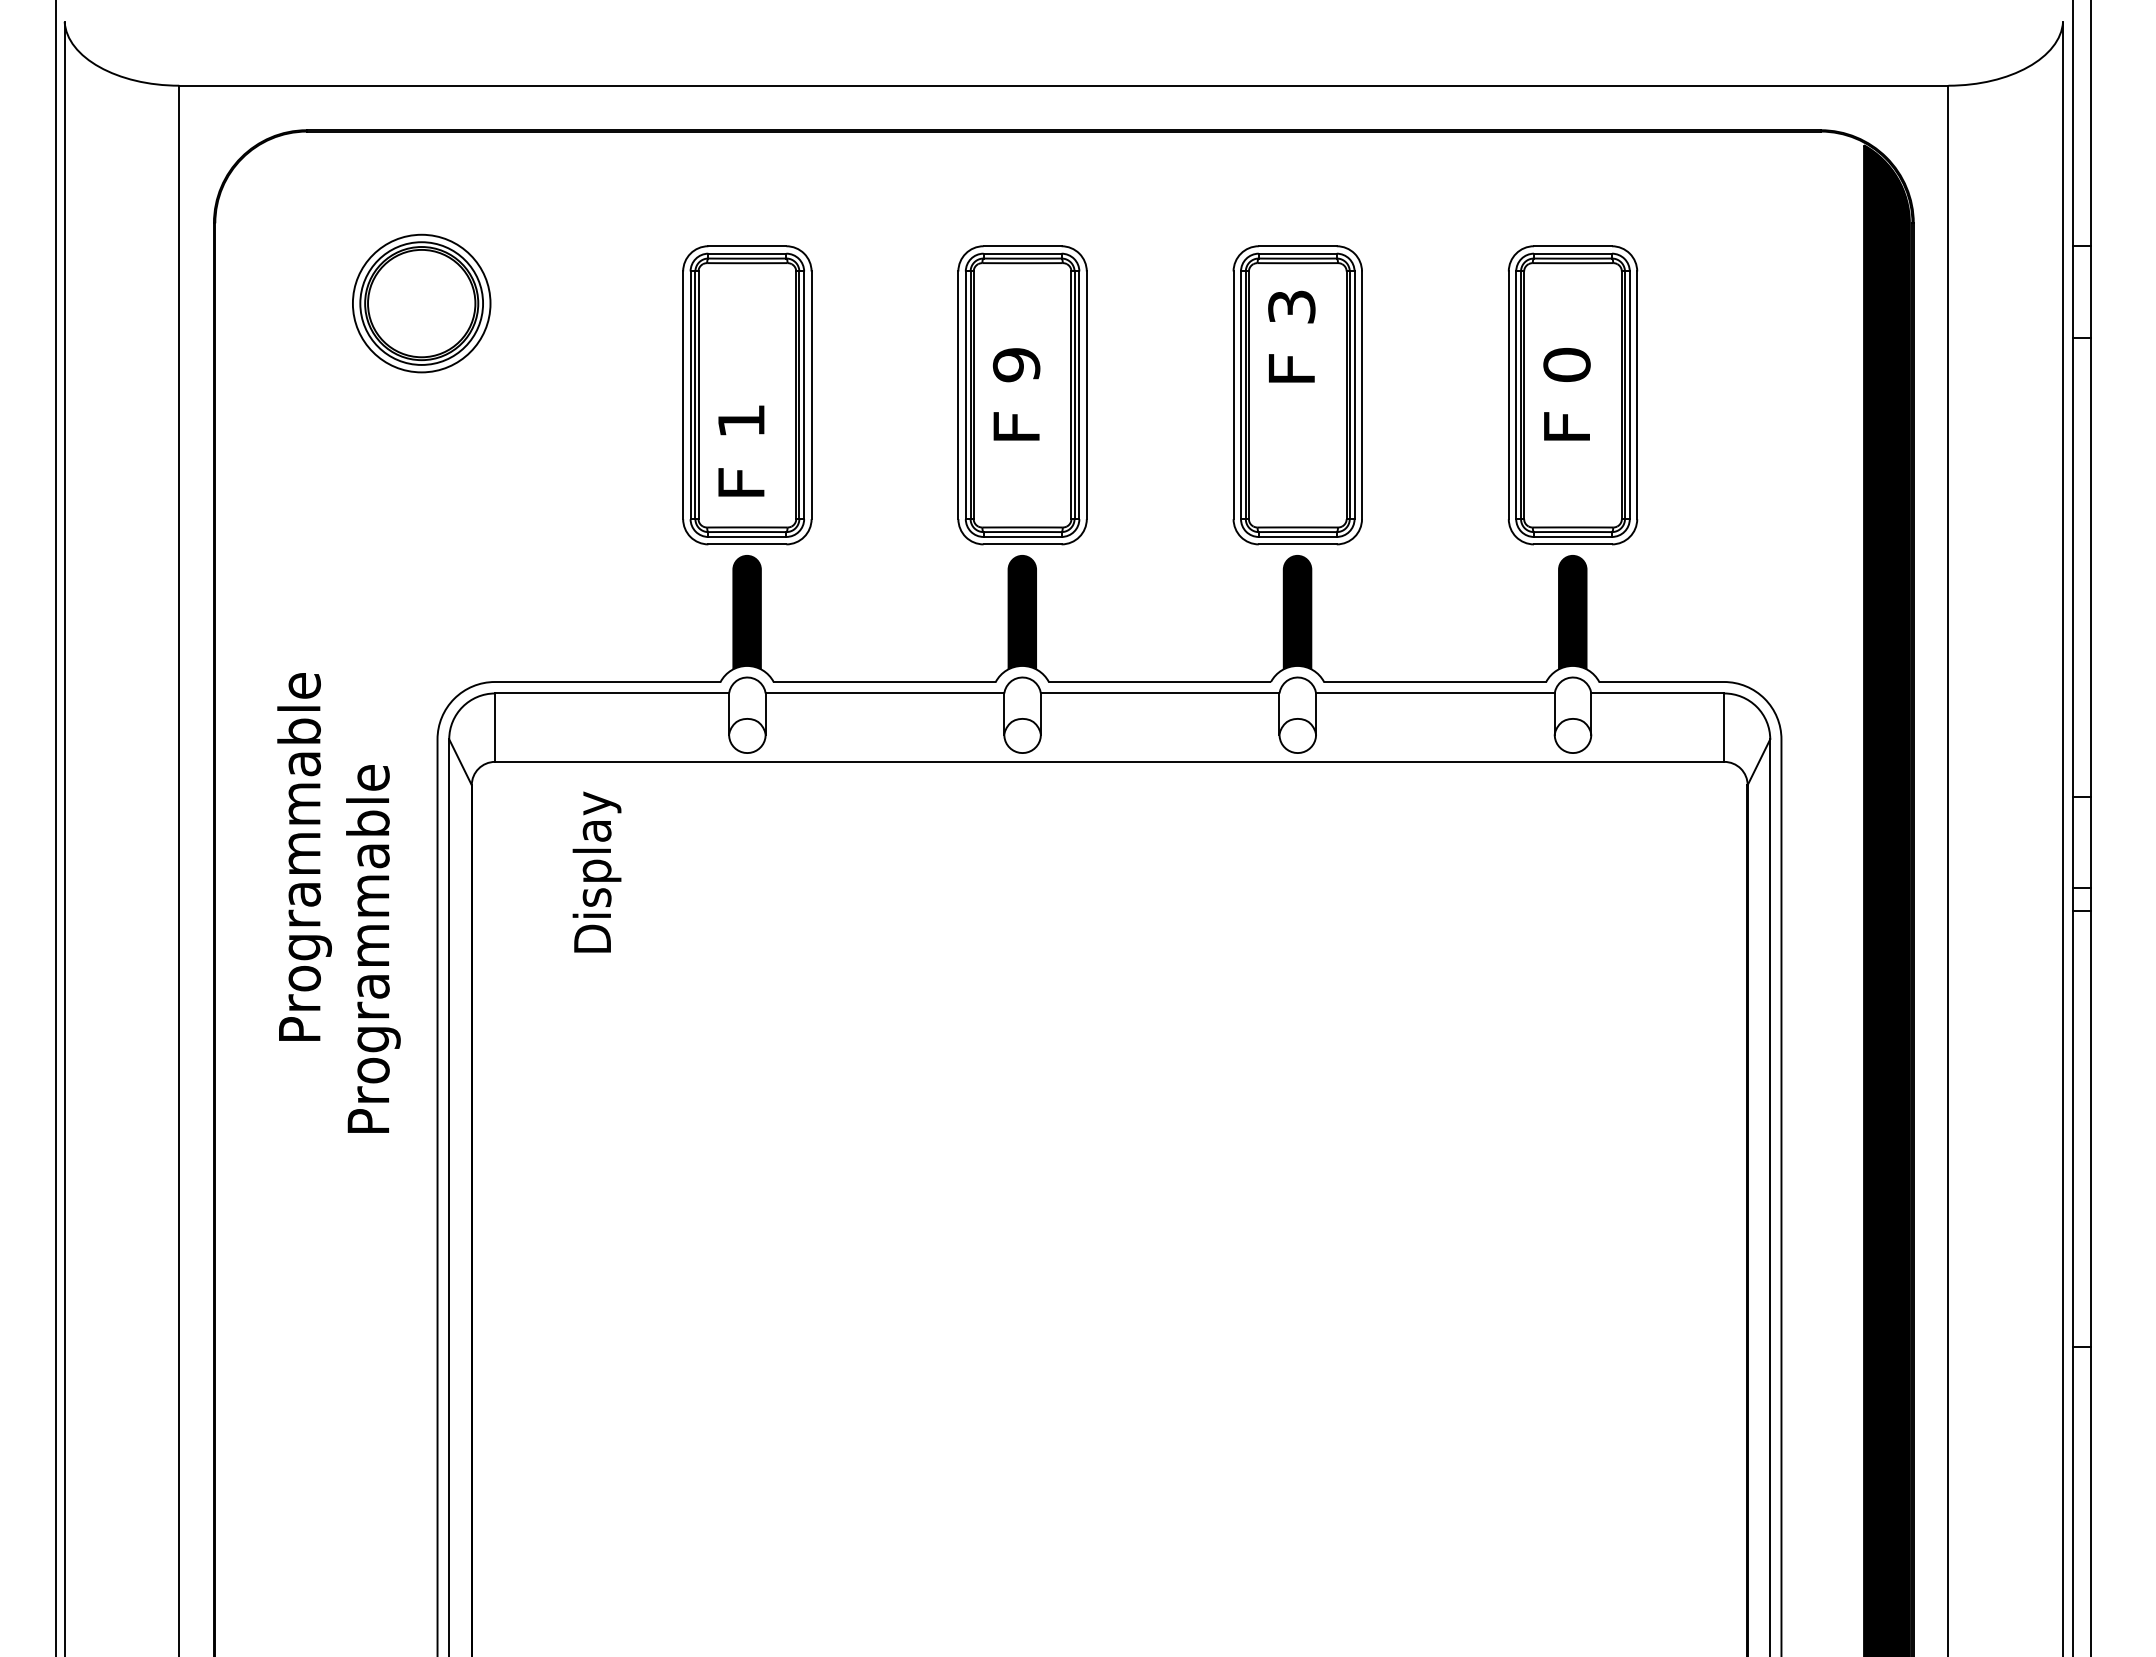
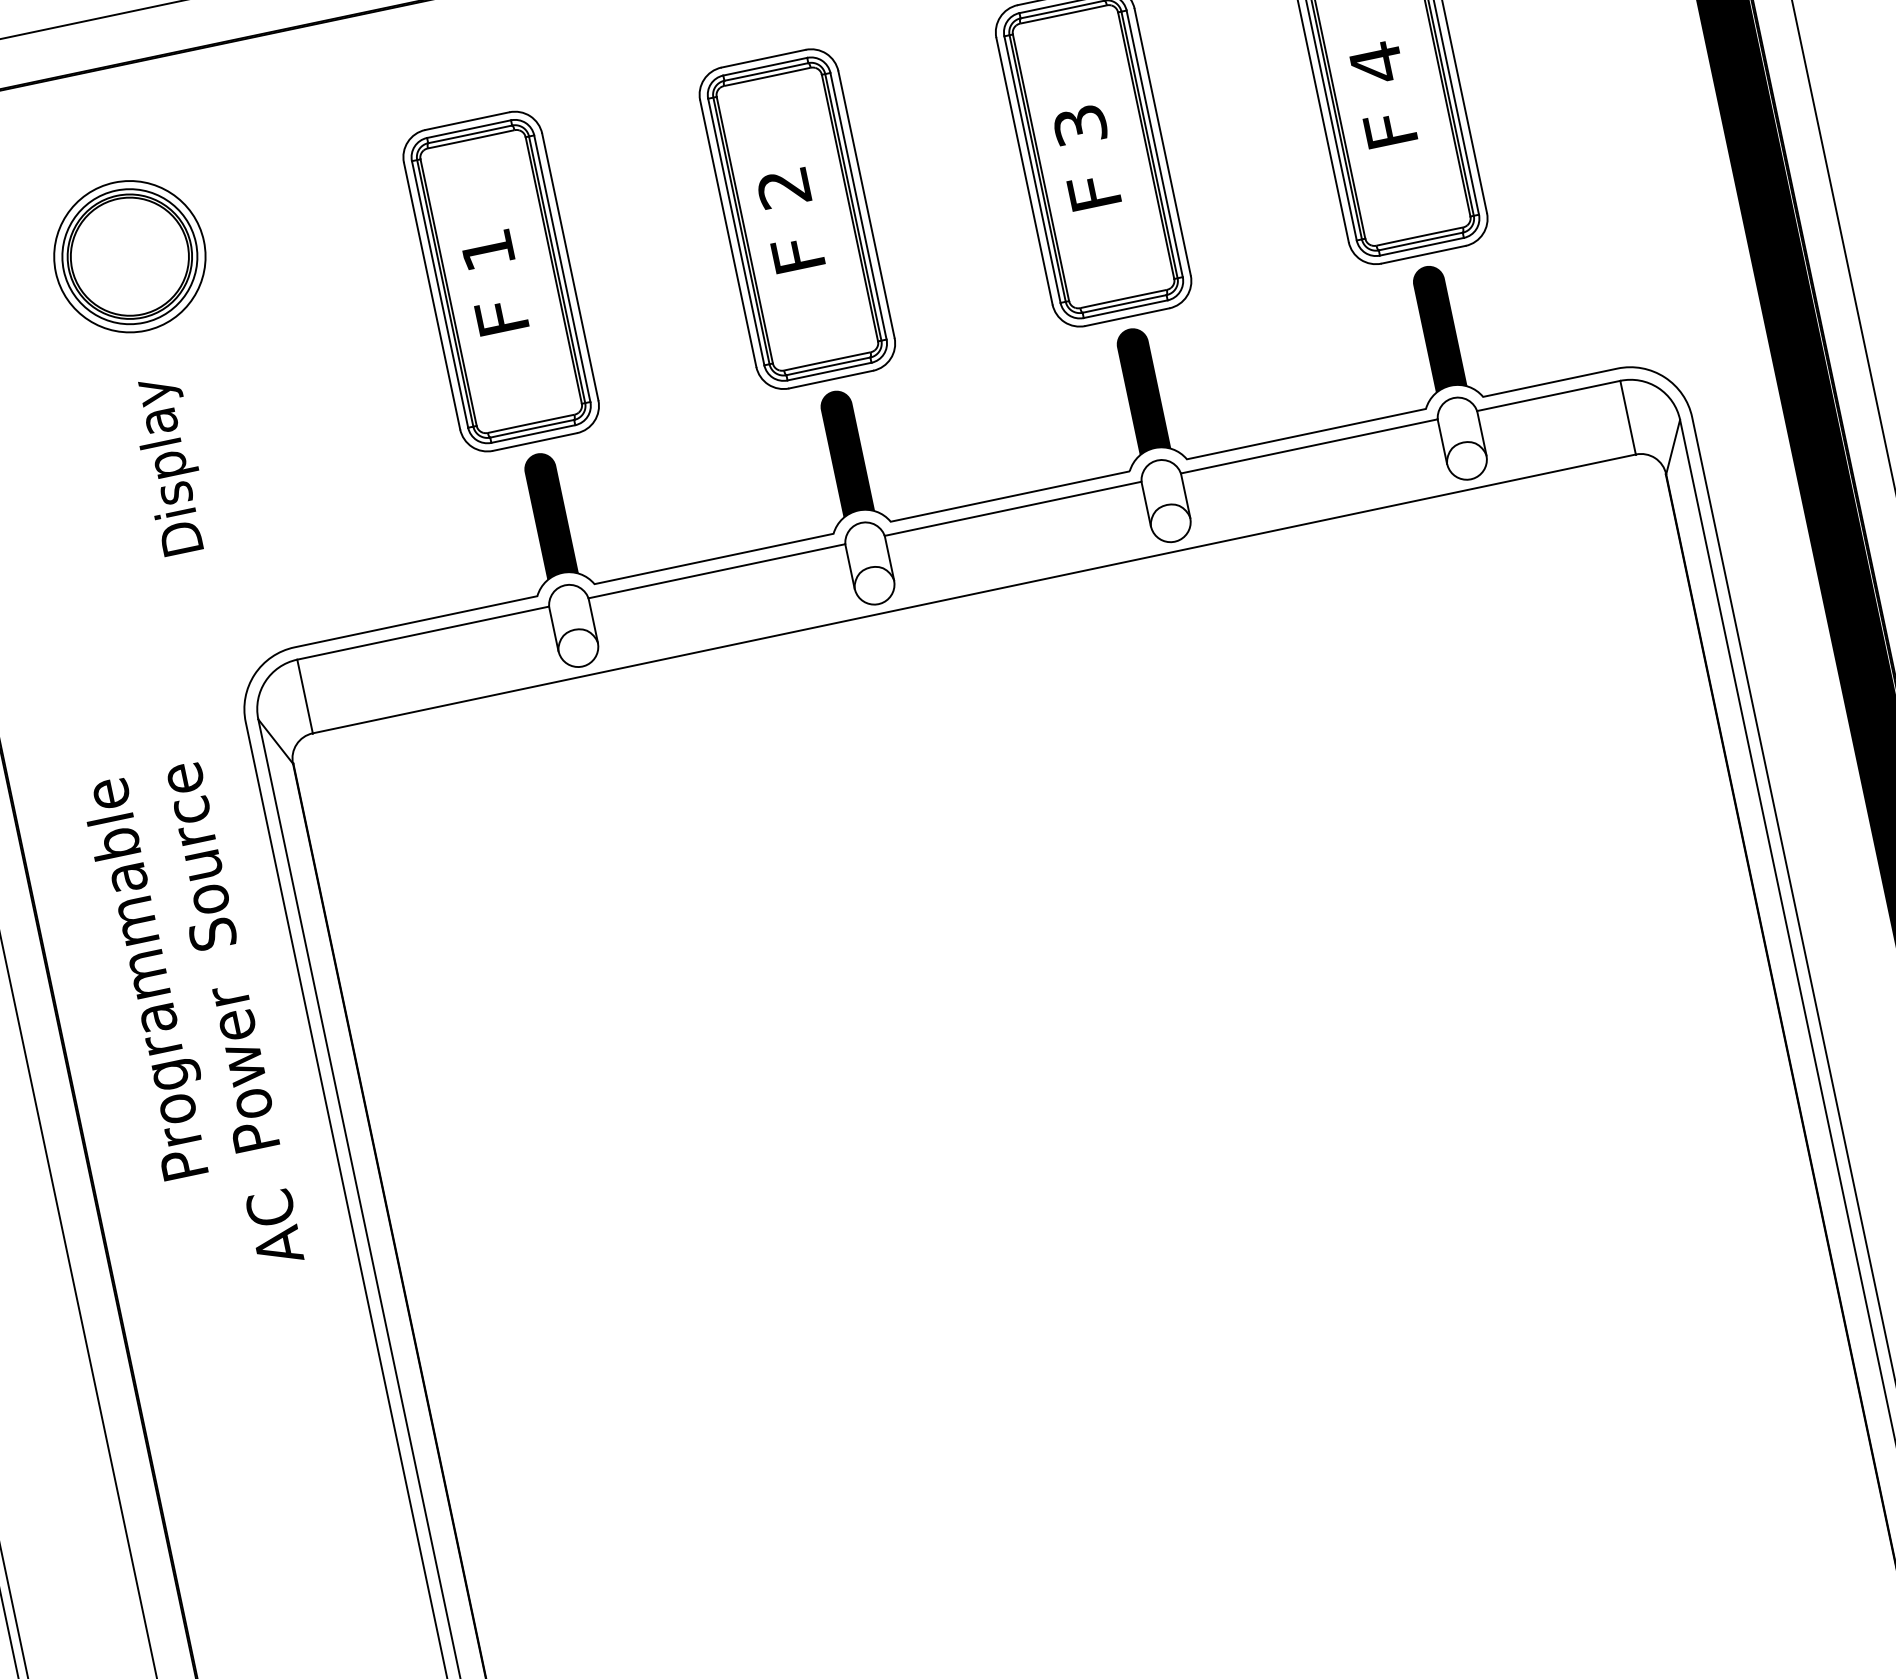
text: (1291, 336) -> (1086, 157), moved
text: (1016, 365) -> (784, 188), 9 -> 2
text: (1566, 365) -> (1376, 63), 0 -> 4
text: (741, 450) -> (494, 282), moved
text: (304, 856) -> (150, 977), moved
text: (596, 871) -> (170, 465), moved
text: (373, 1012) -> (238, 1030), Programmable -> AC  Power  Source

